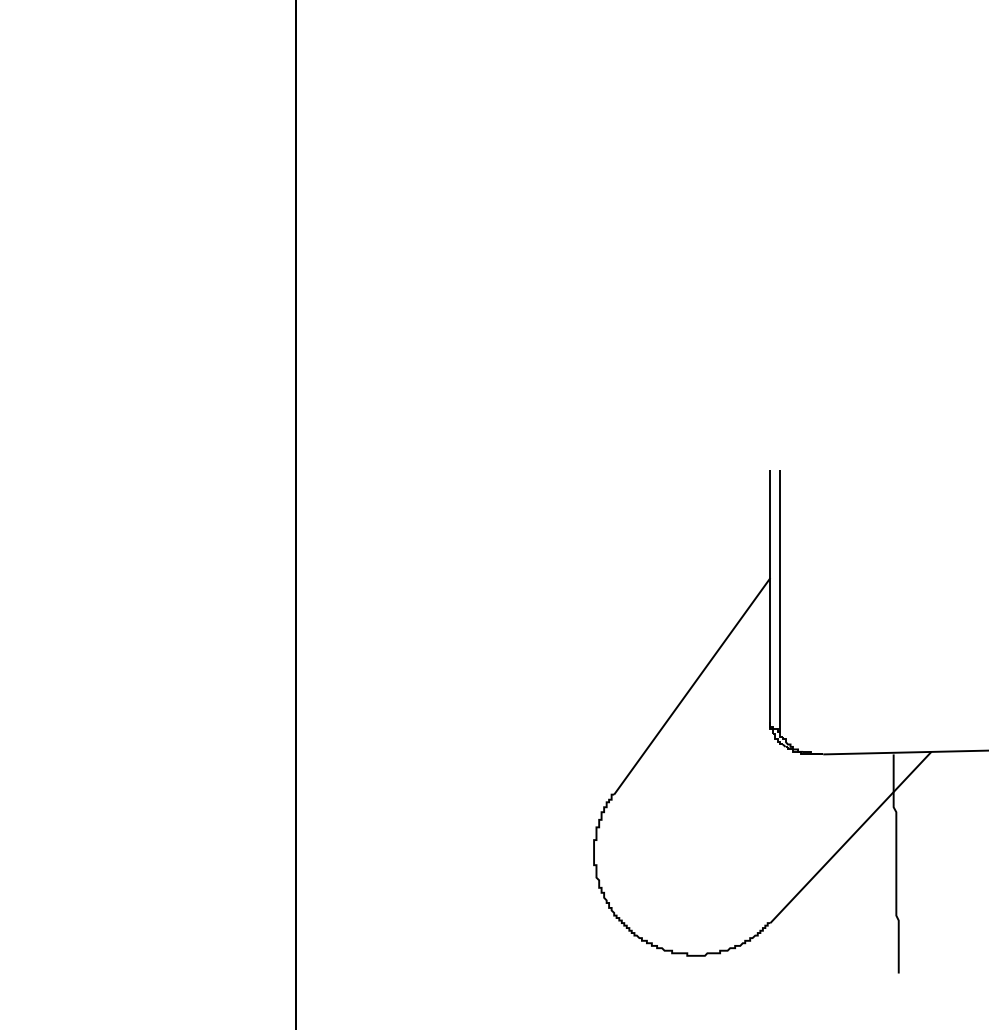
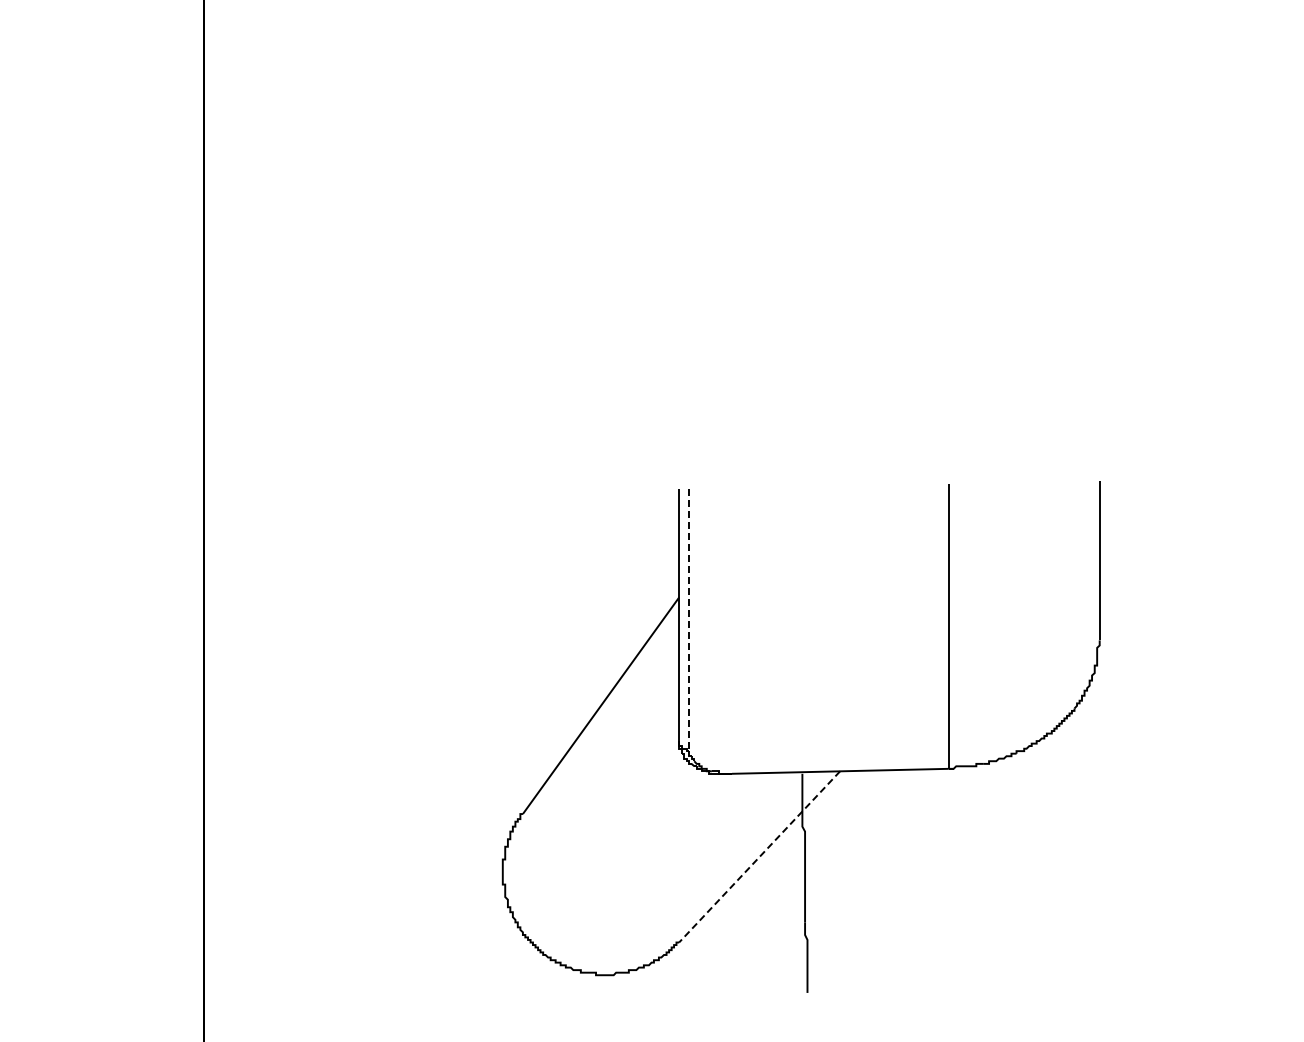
line: (780, 601) -> (689, 620), solid -> dashed
line: (850, 837) -> (759, 856), solid -> dashed

